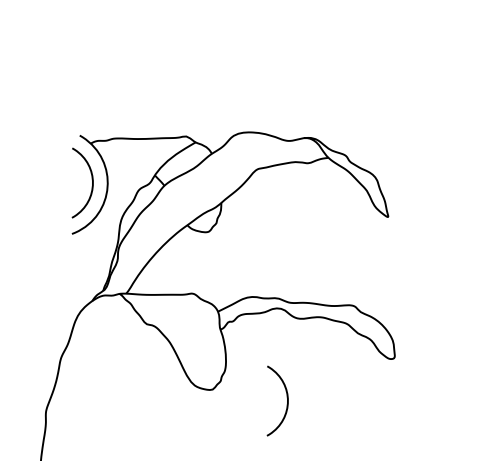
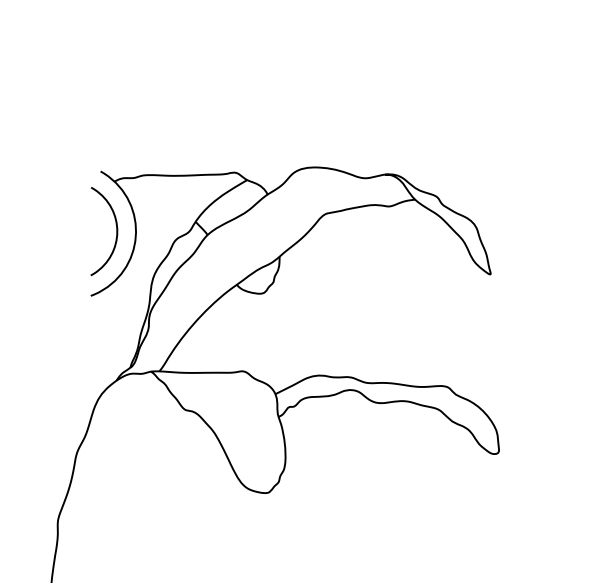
curve: (286, 397) -> (362, 502), removed

